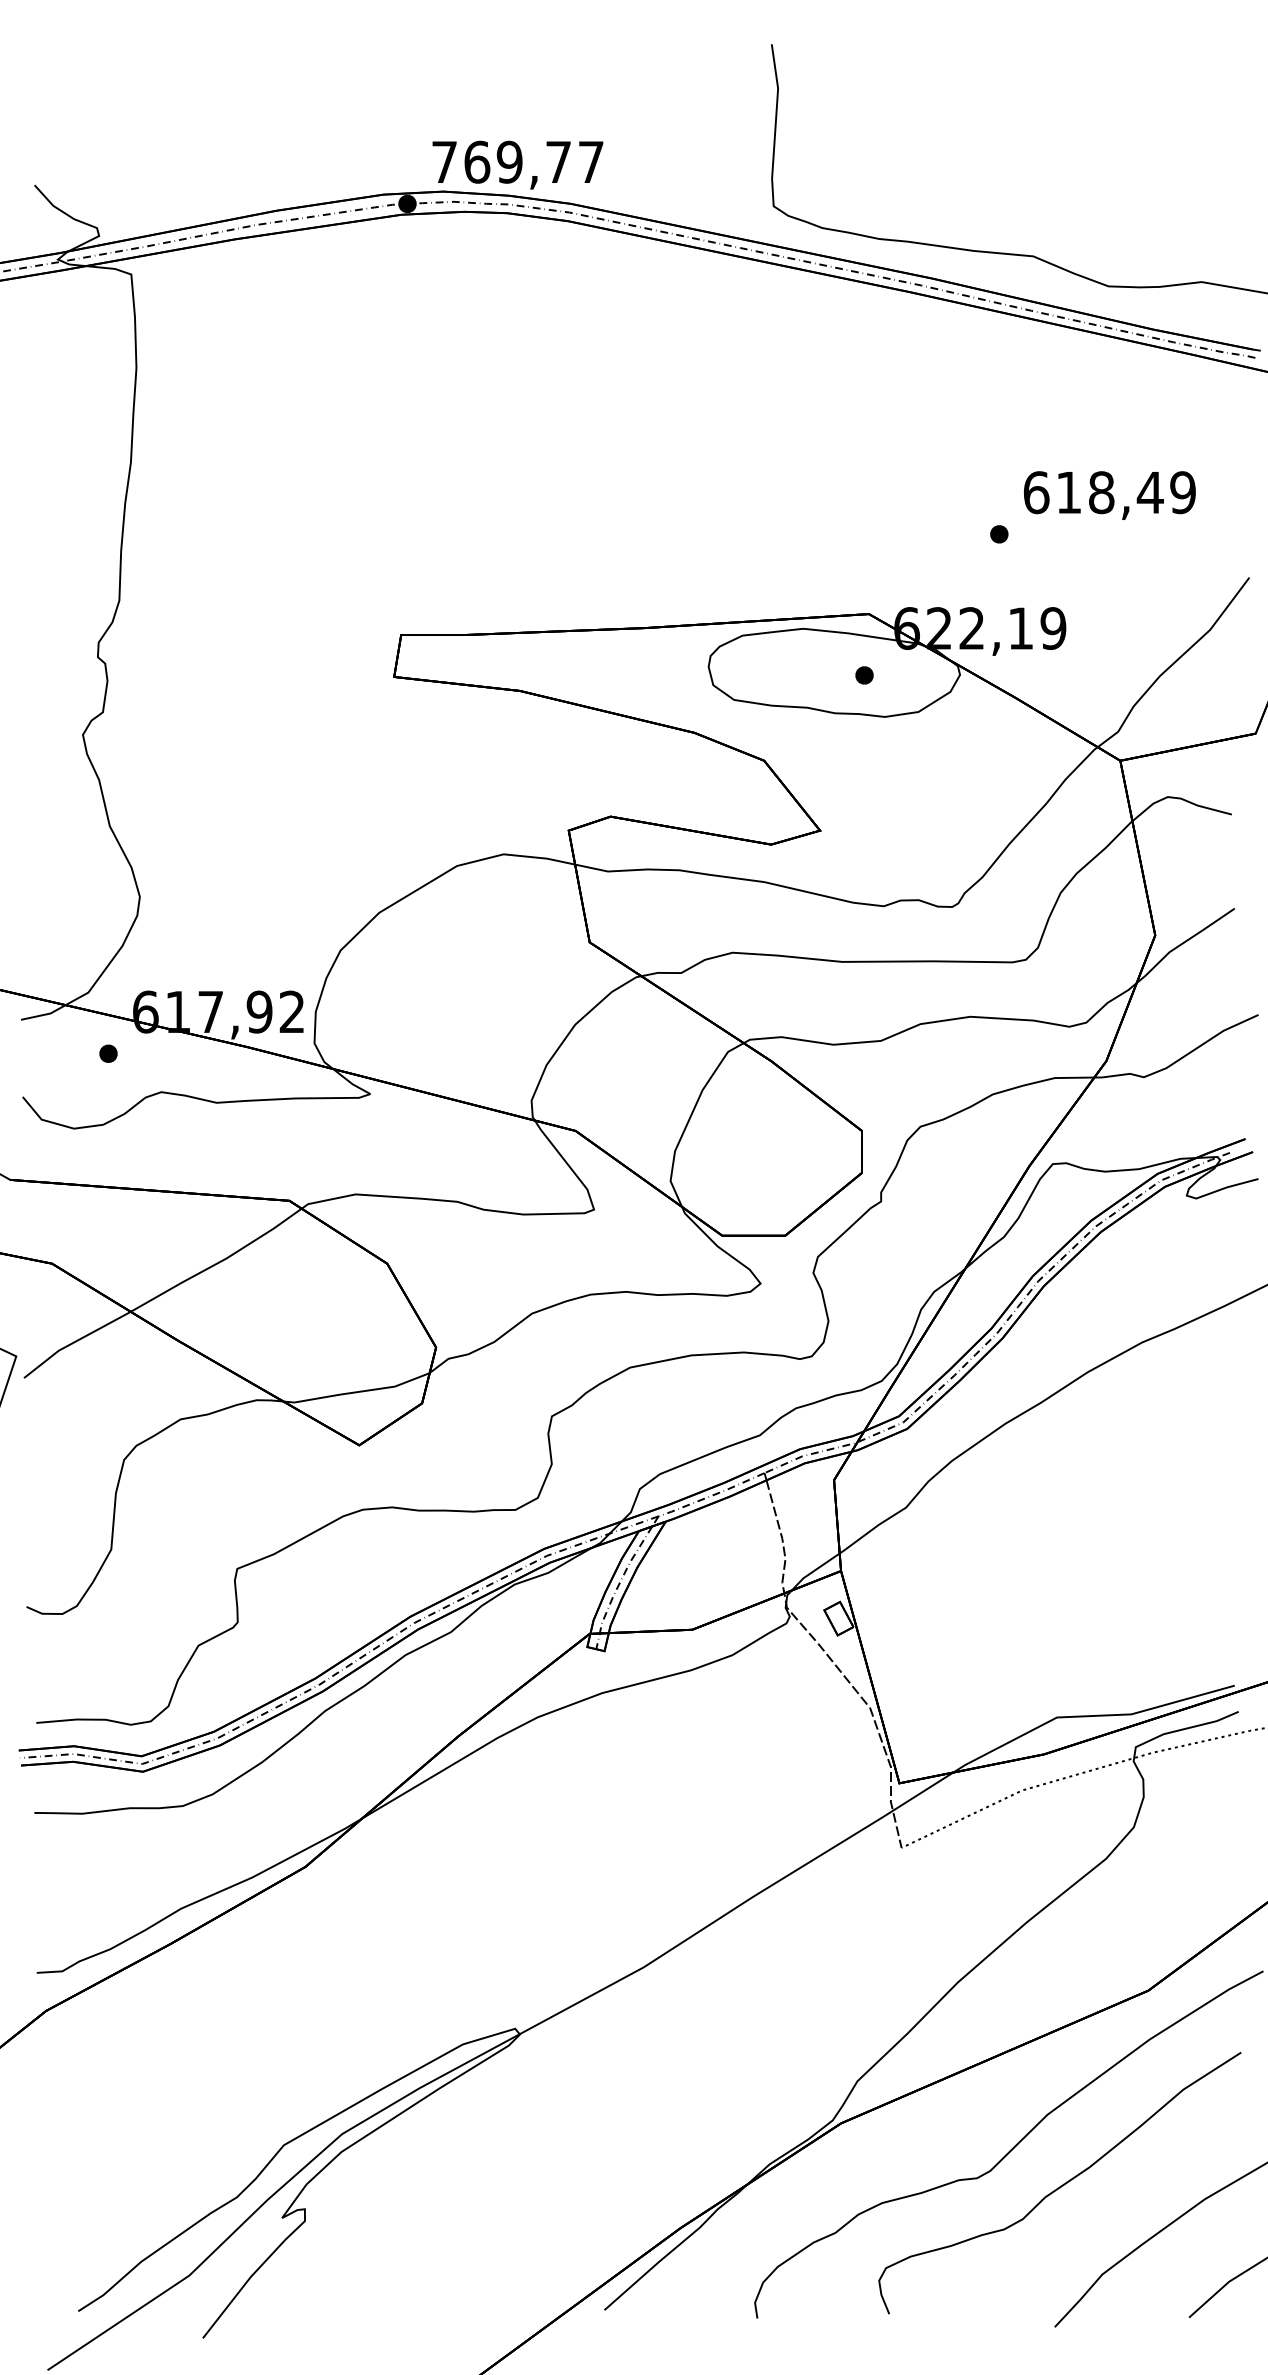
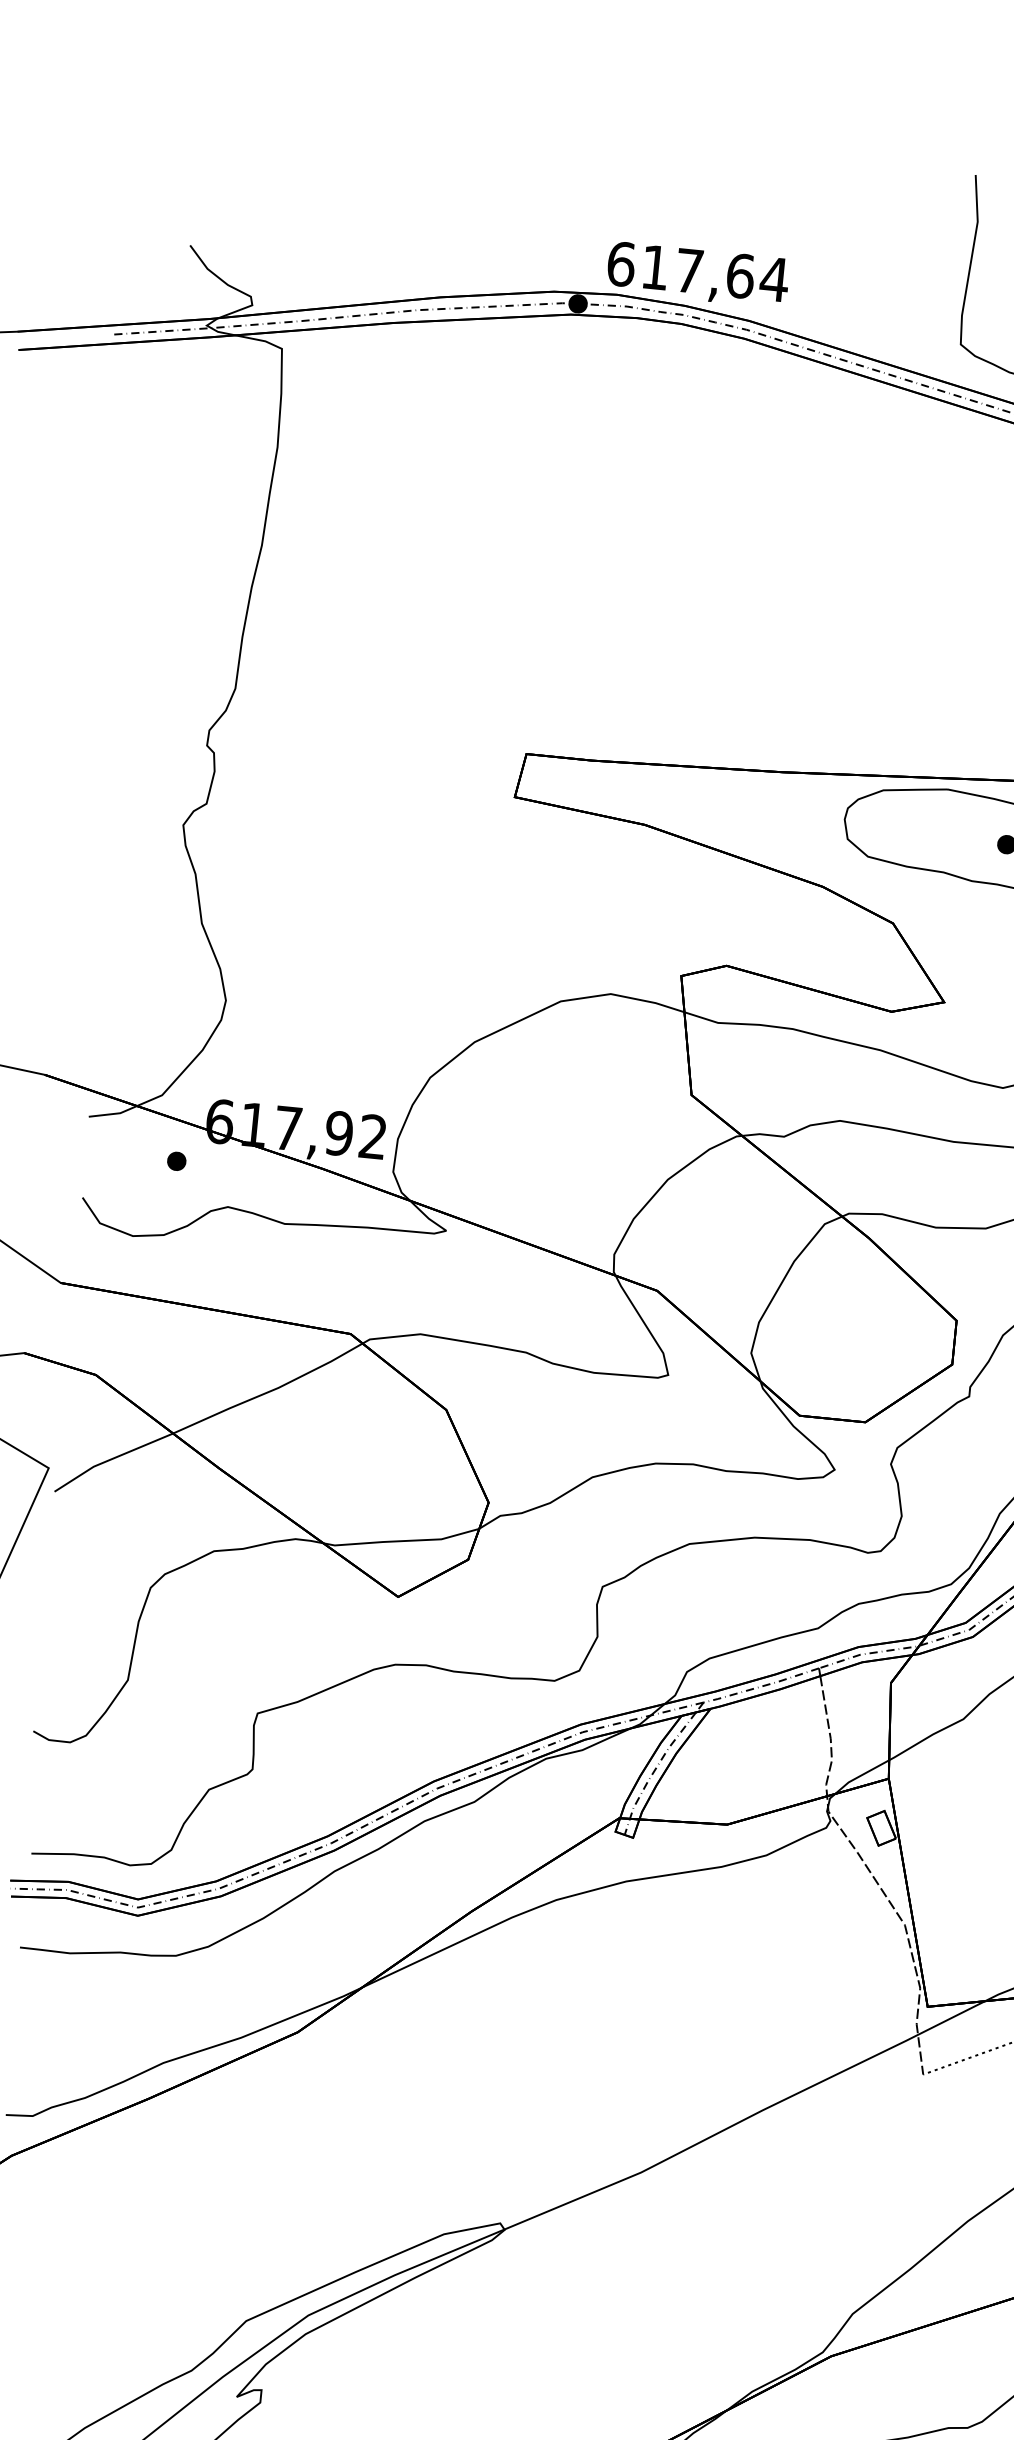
text: (518, 161) -> (698, 271), 769,77 -> 617,64

